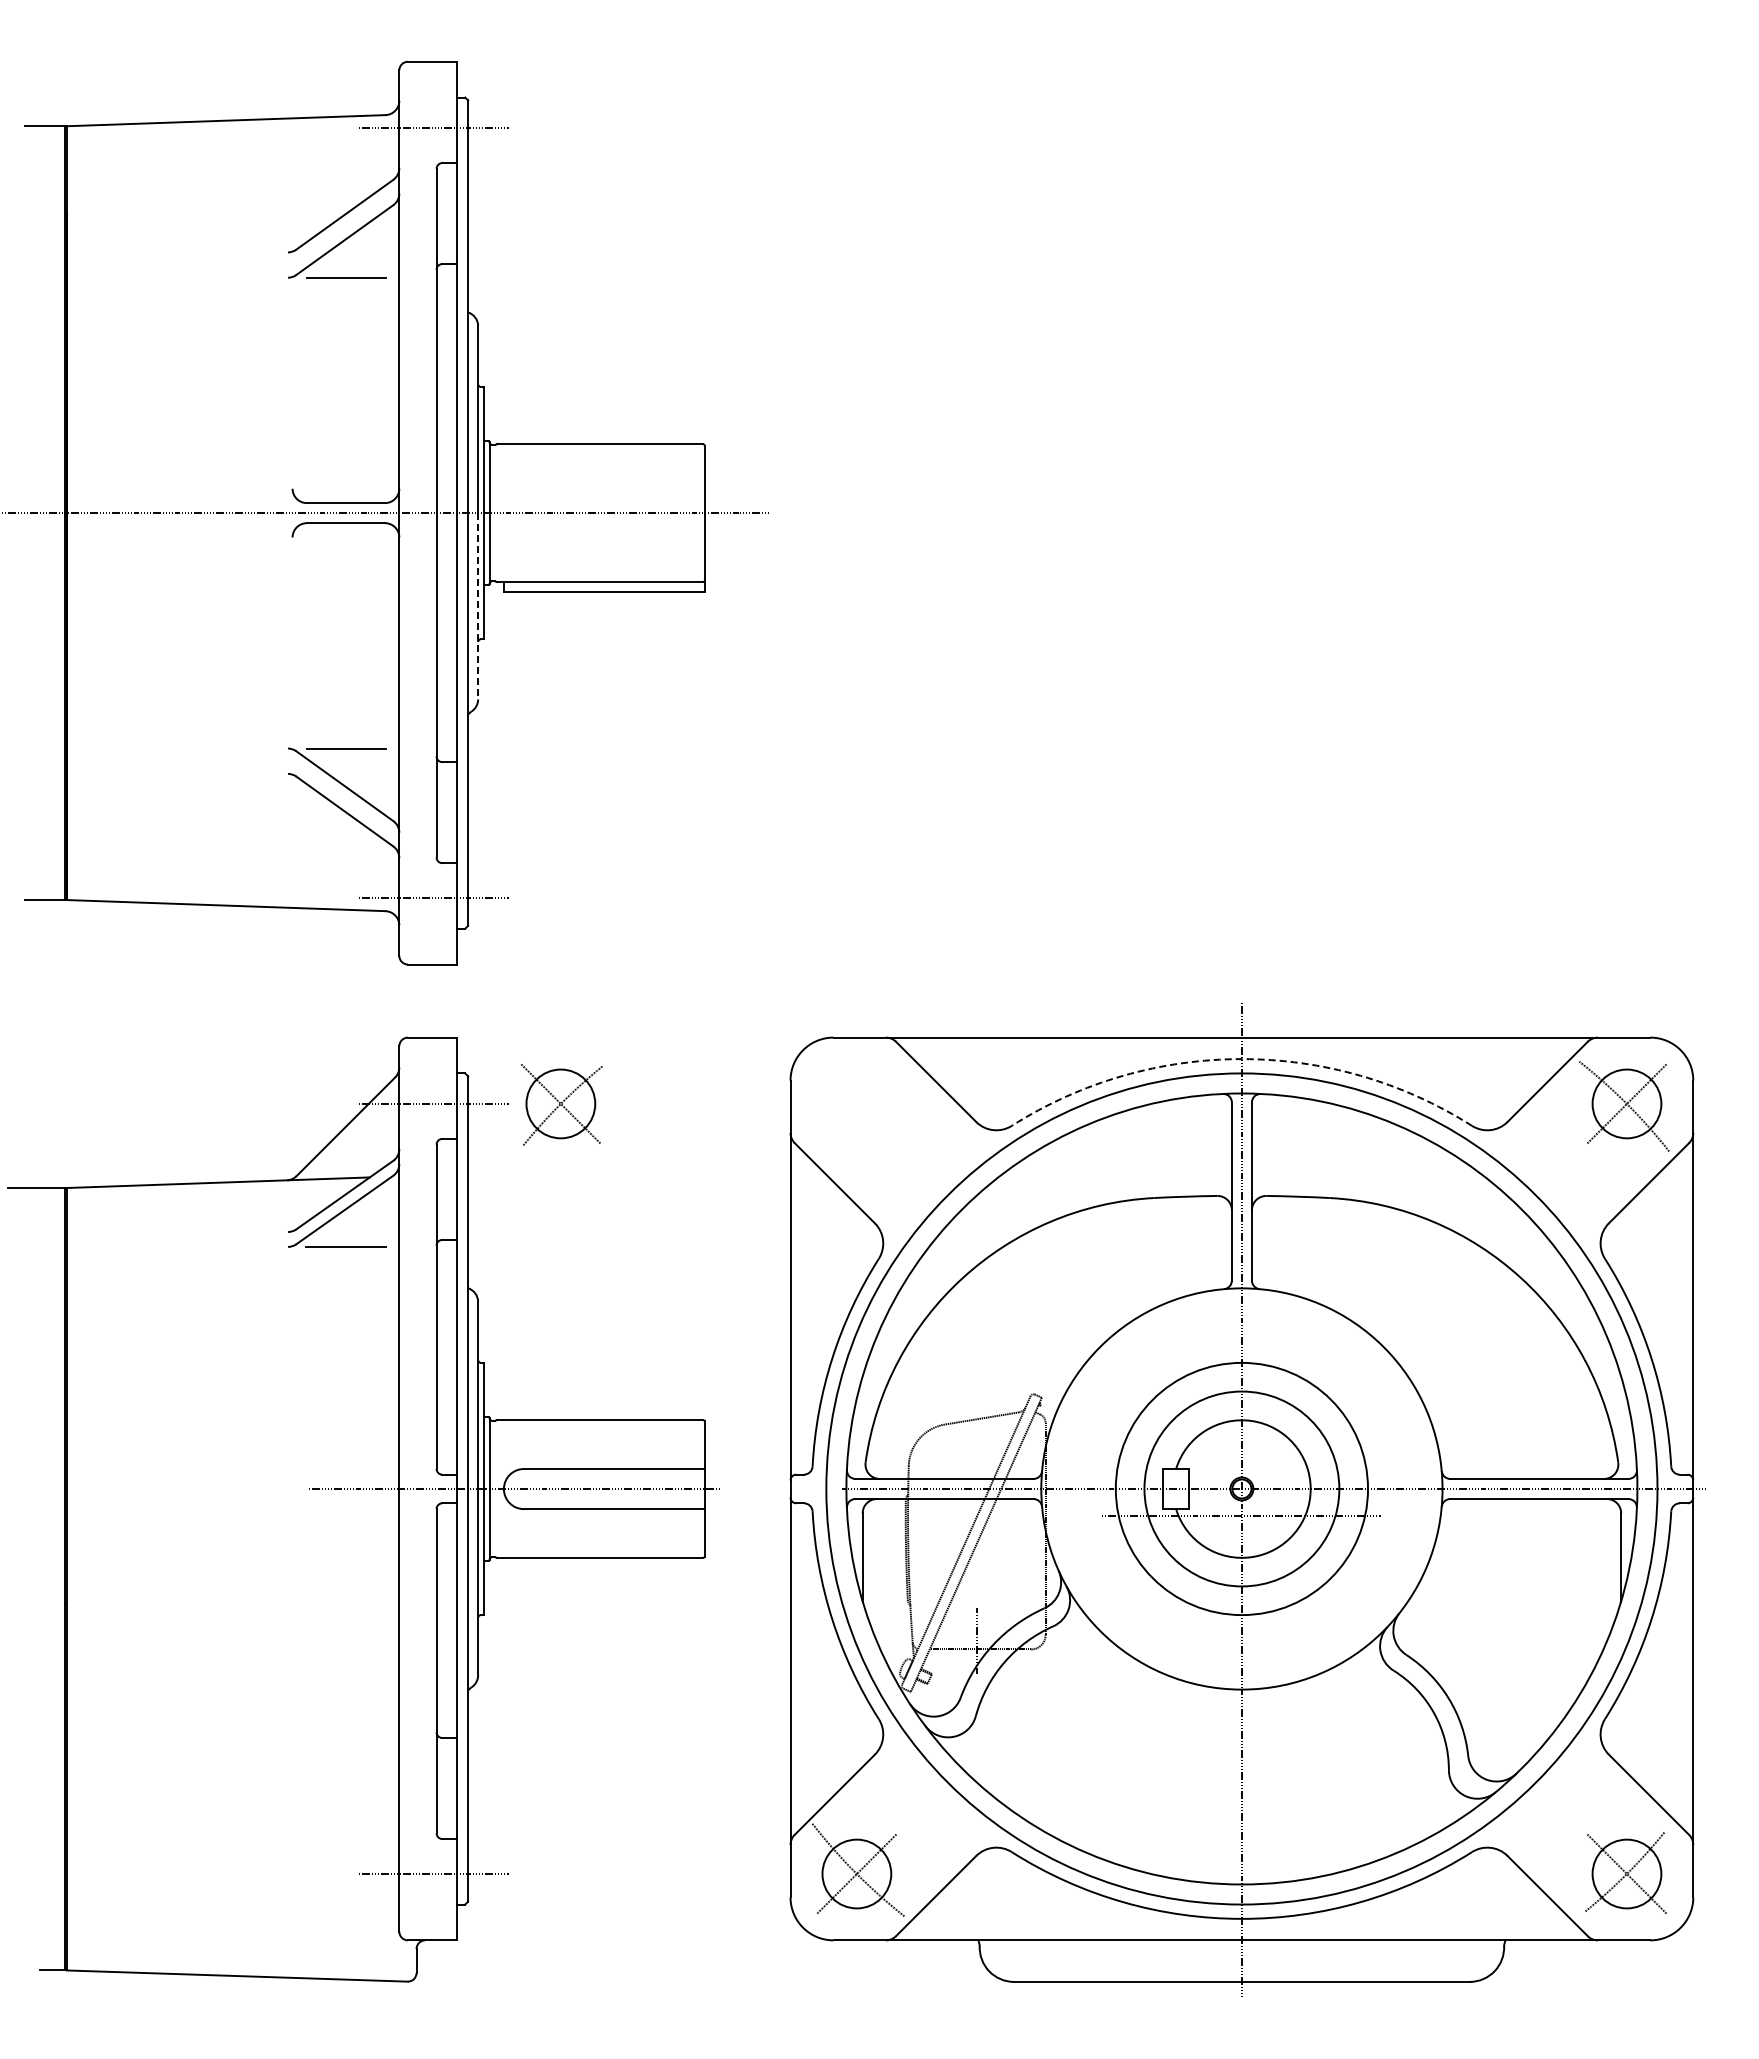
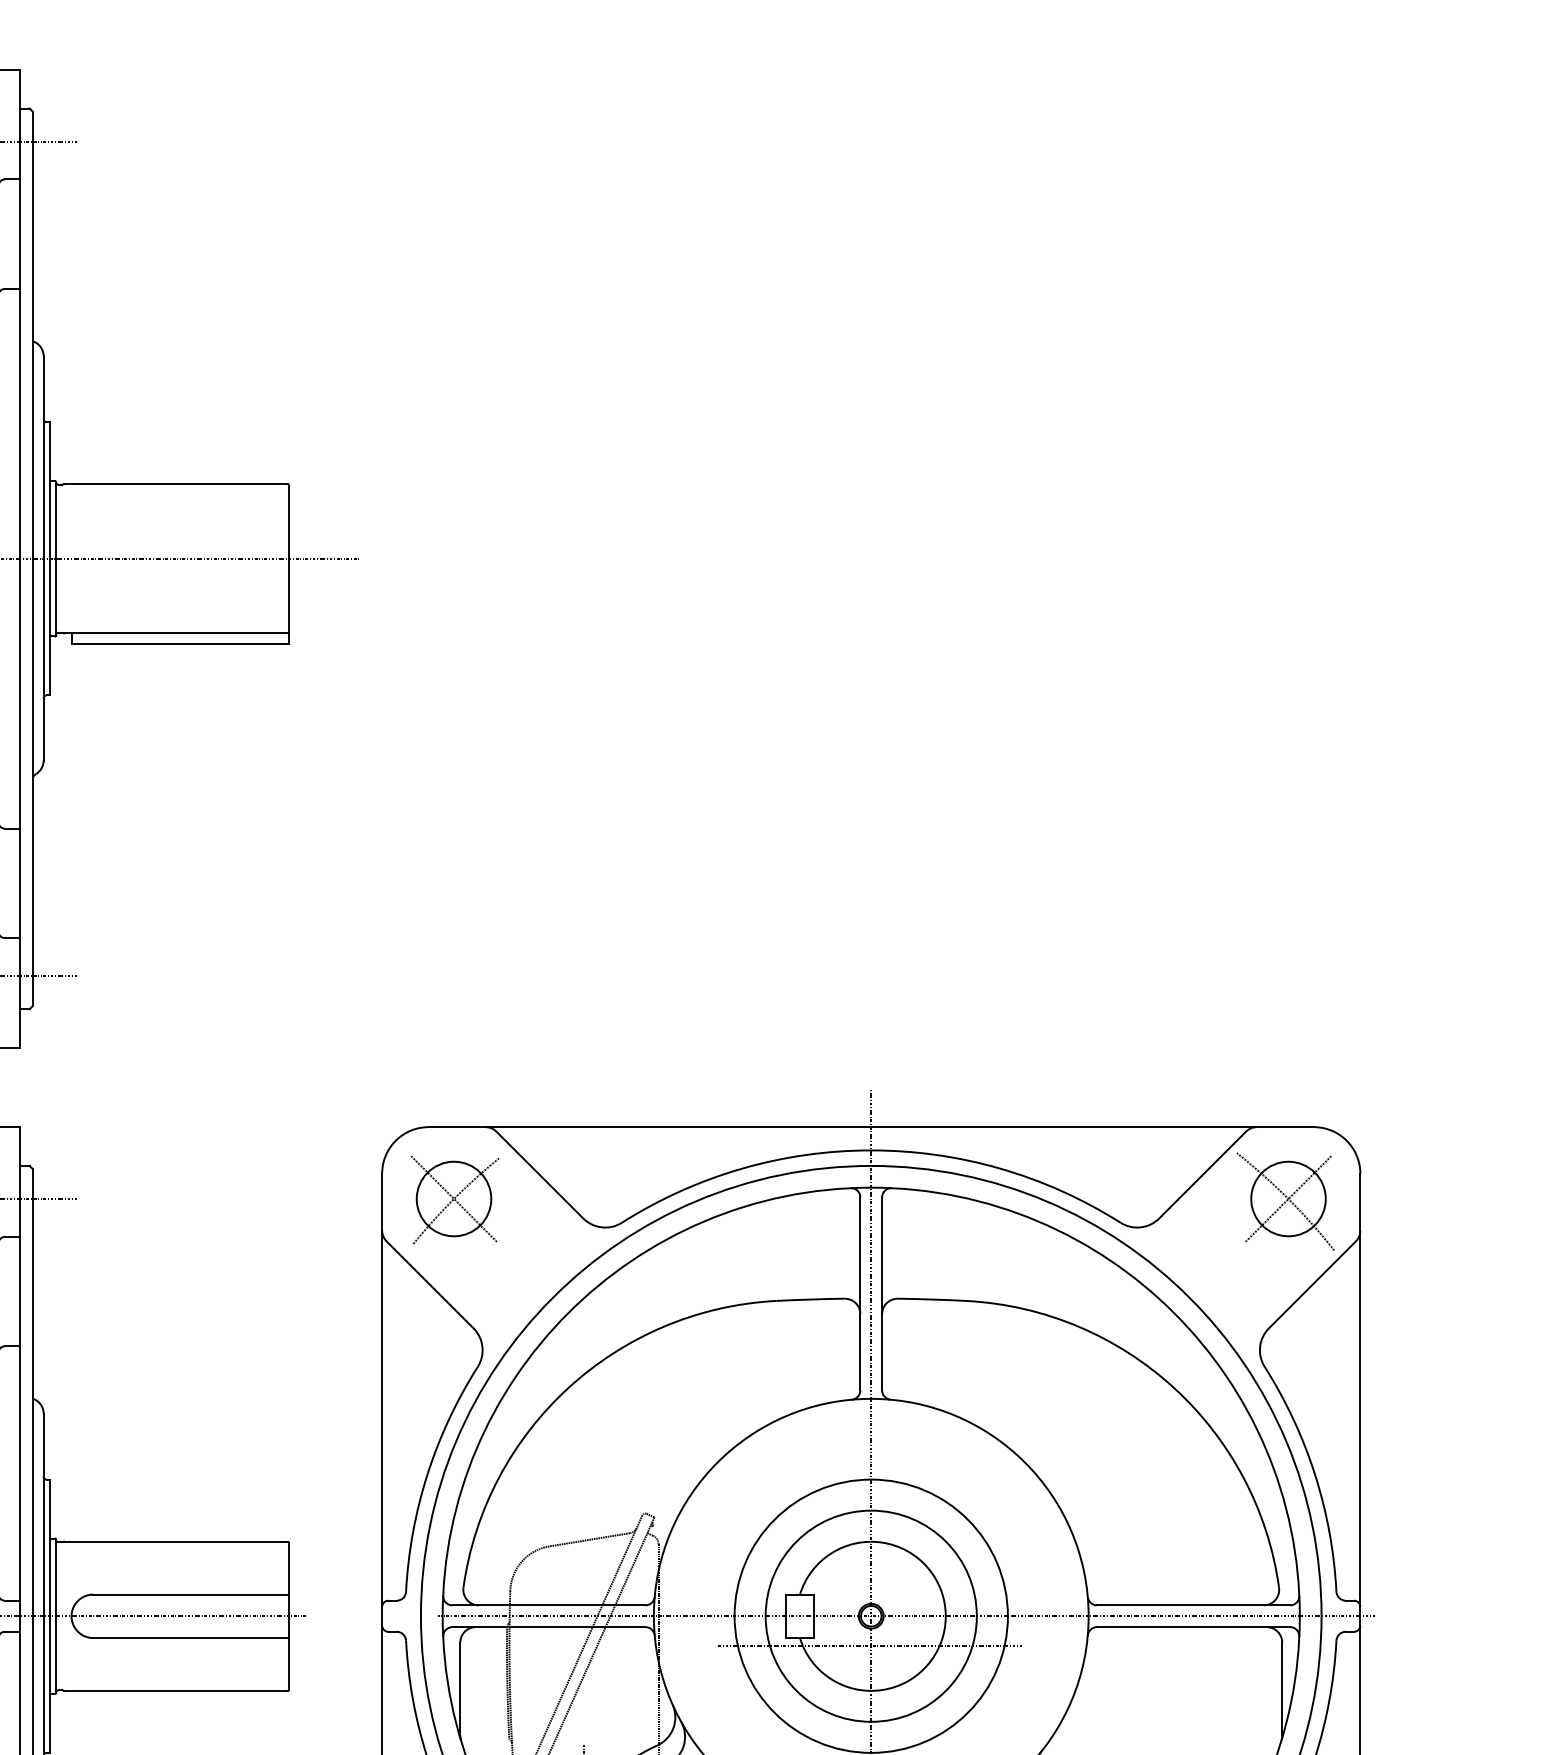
line: (478, 606) -> (44, 659), dashed -> solid
arc: (1241, 1059) -> (870, 1150), dashed -> solid
part: (561, 1104) -> (454, 1199), moved

